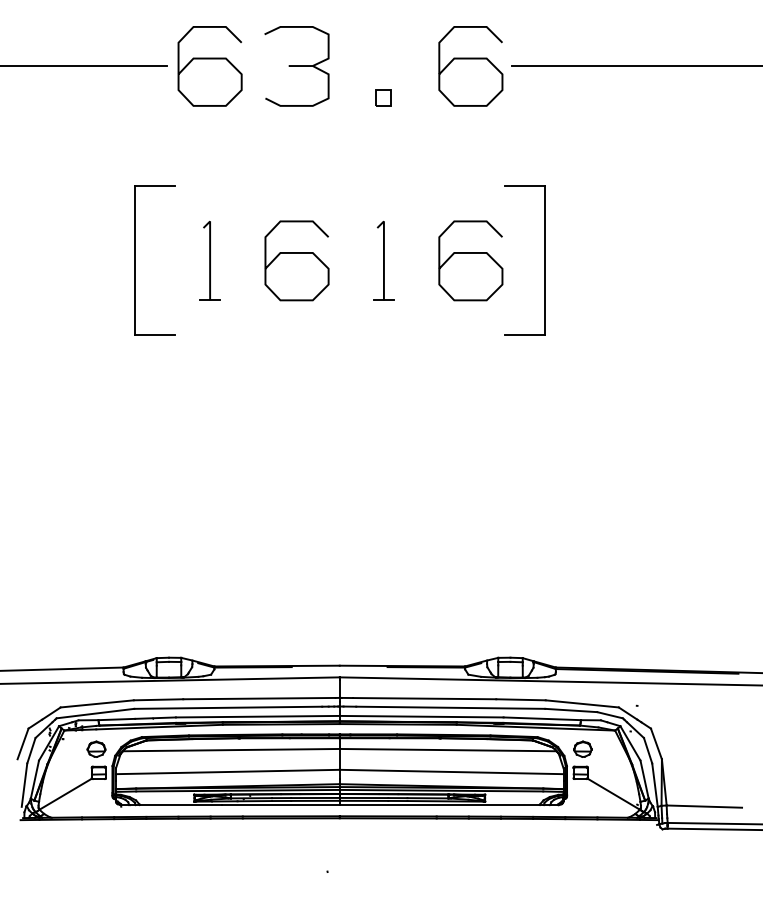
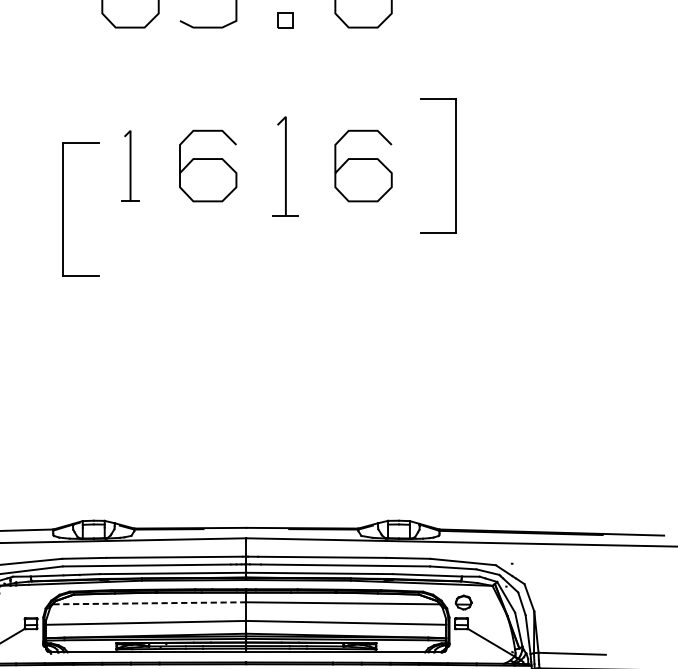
part: (135, 260) -> (63, 209), moved
part: (383, 260) -> (285, 165), size x1.4
part: (544, 260) -> (456, 165), moved
part: (96, 748) -> (28, 601), removed
line: (230, 750) -> (148, 603), solid -> dashed

